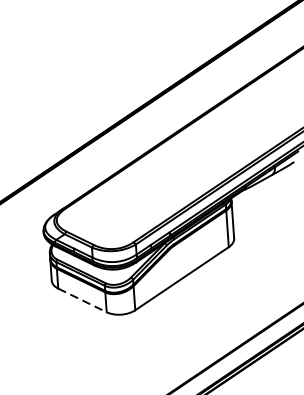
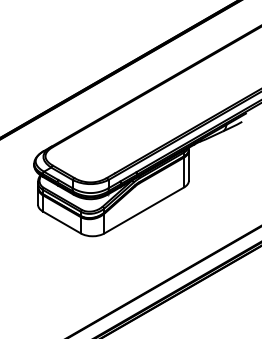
line: (81, 300) -> (61, 222), dashed -> solid

